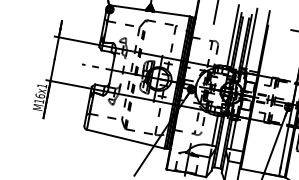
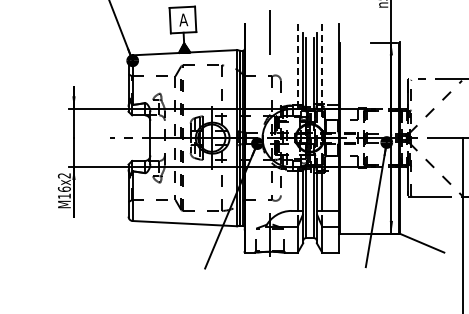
line: (232, 37) -> (297, 66), solid -> dashed
line: (251, 40) -> (322, 66), solid -> dashed
text: (42, 85) -> (64, 175), M16x1 -> M16x2

